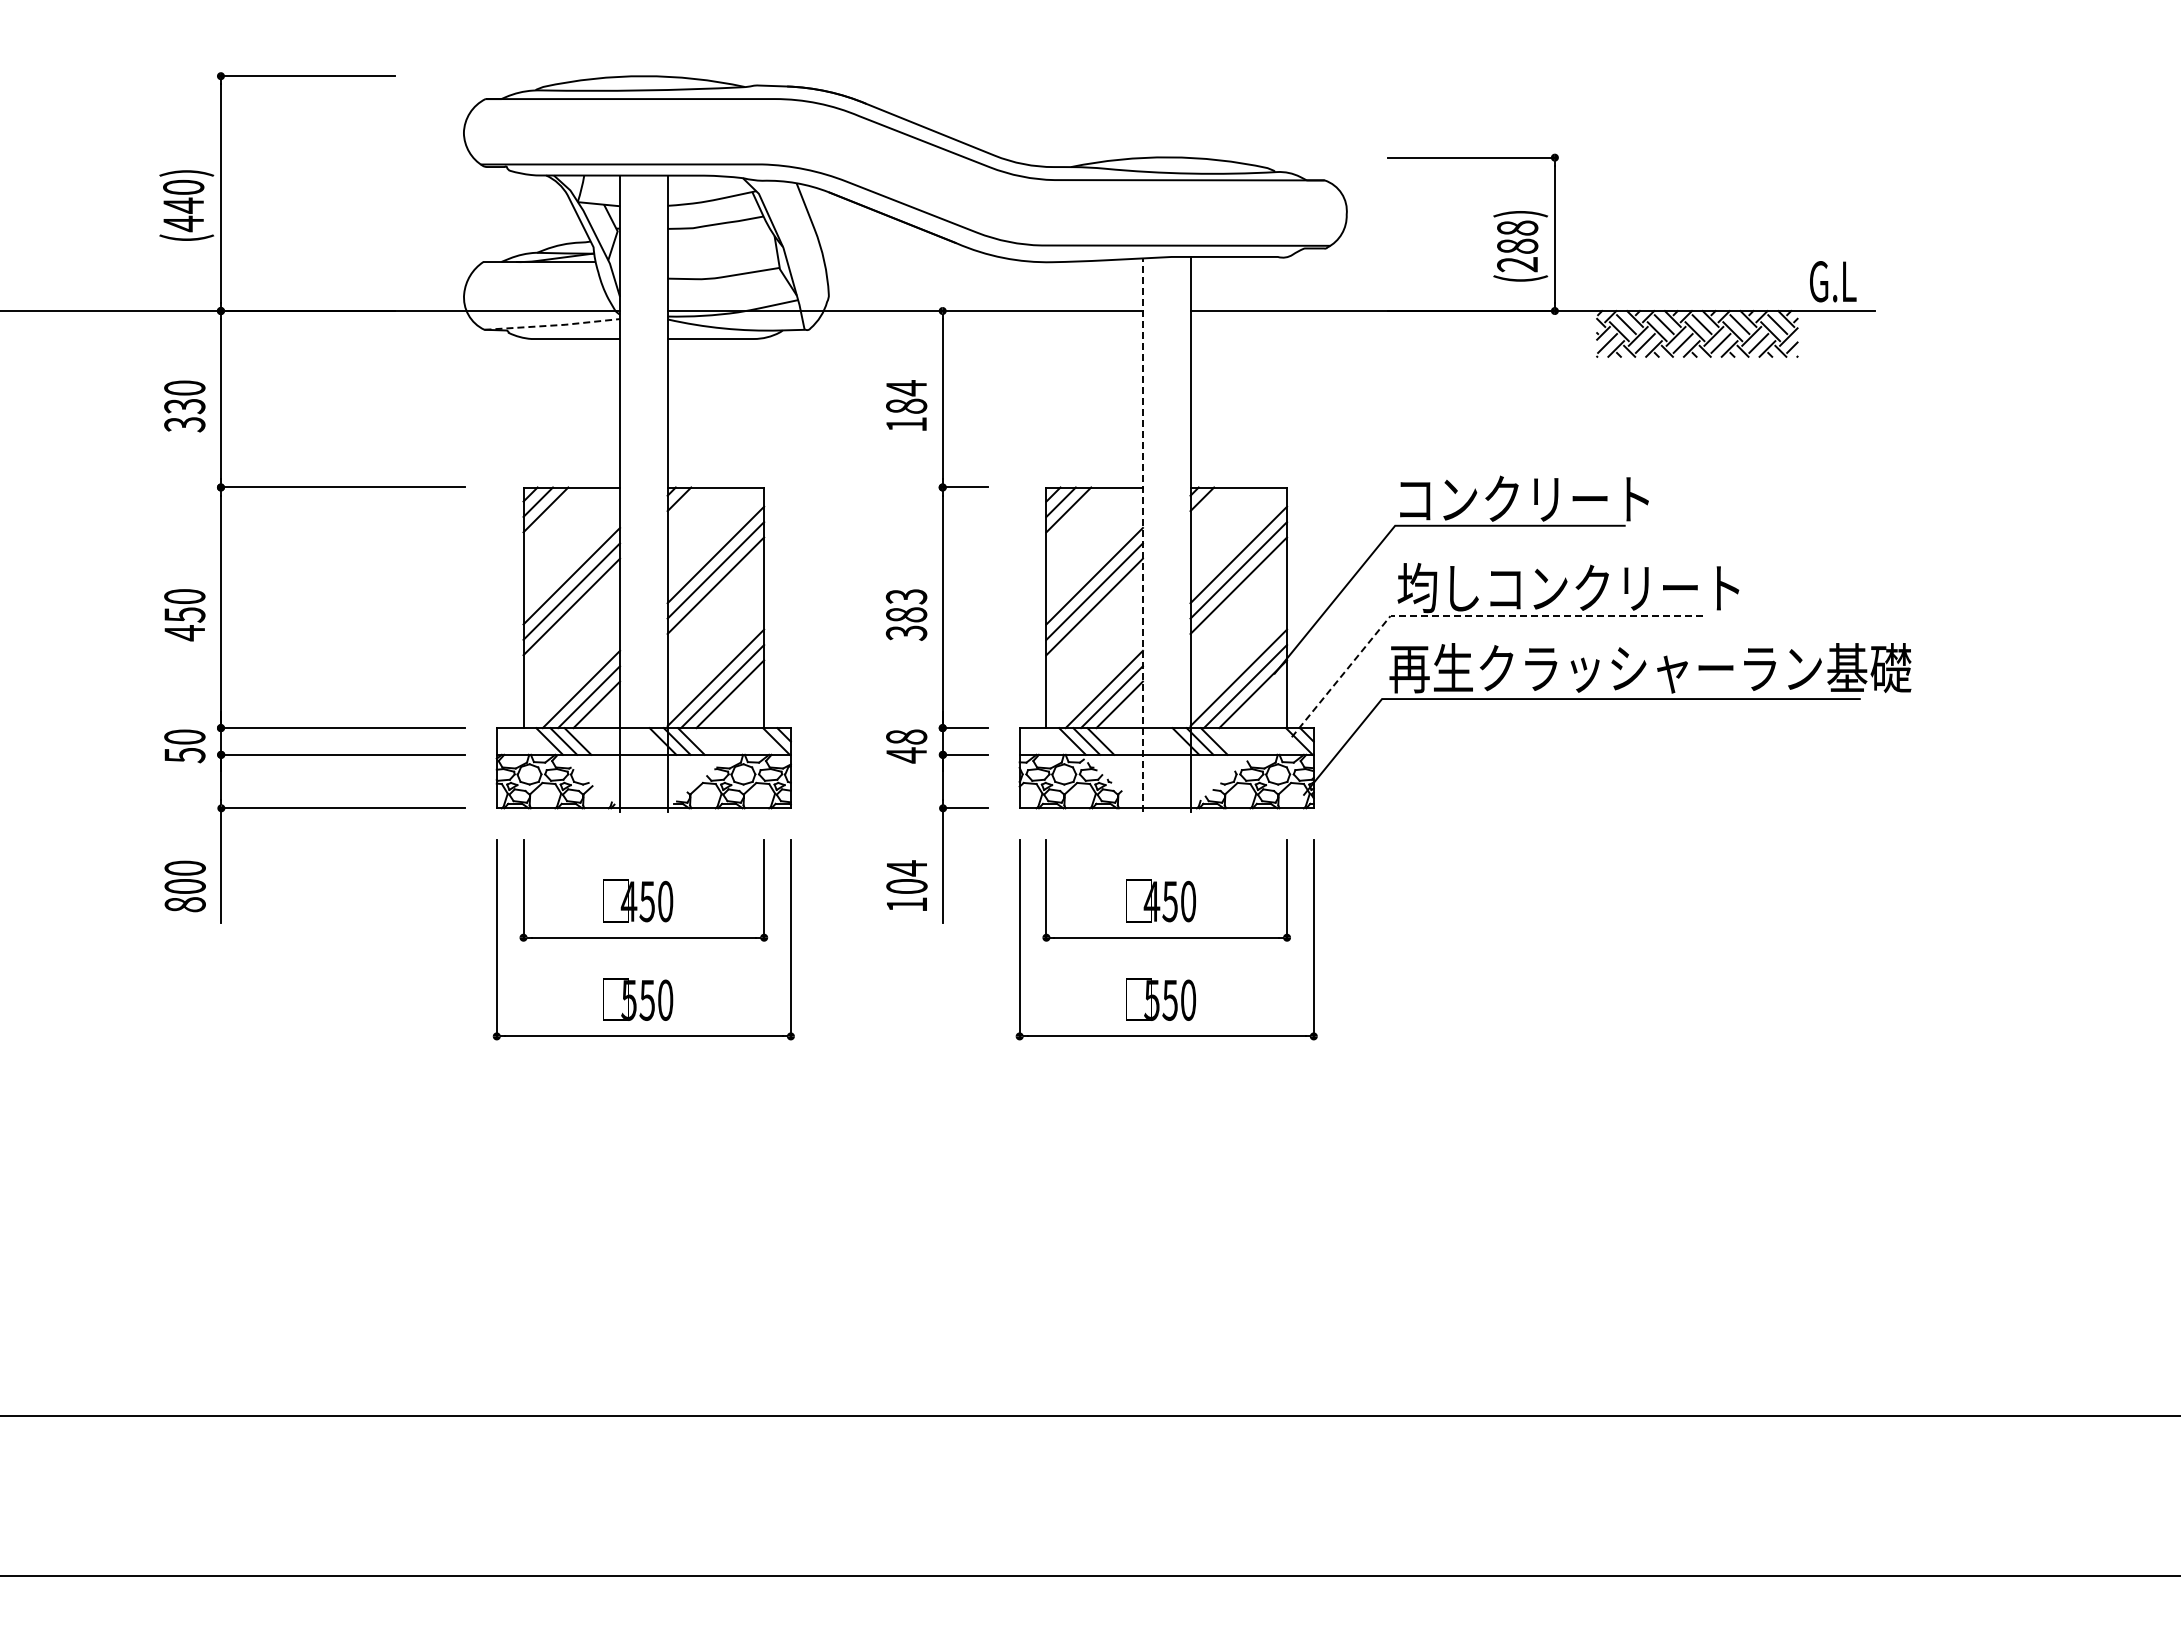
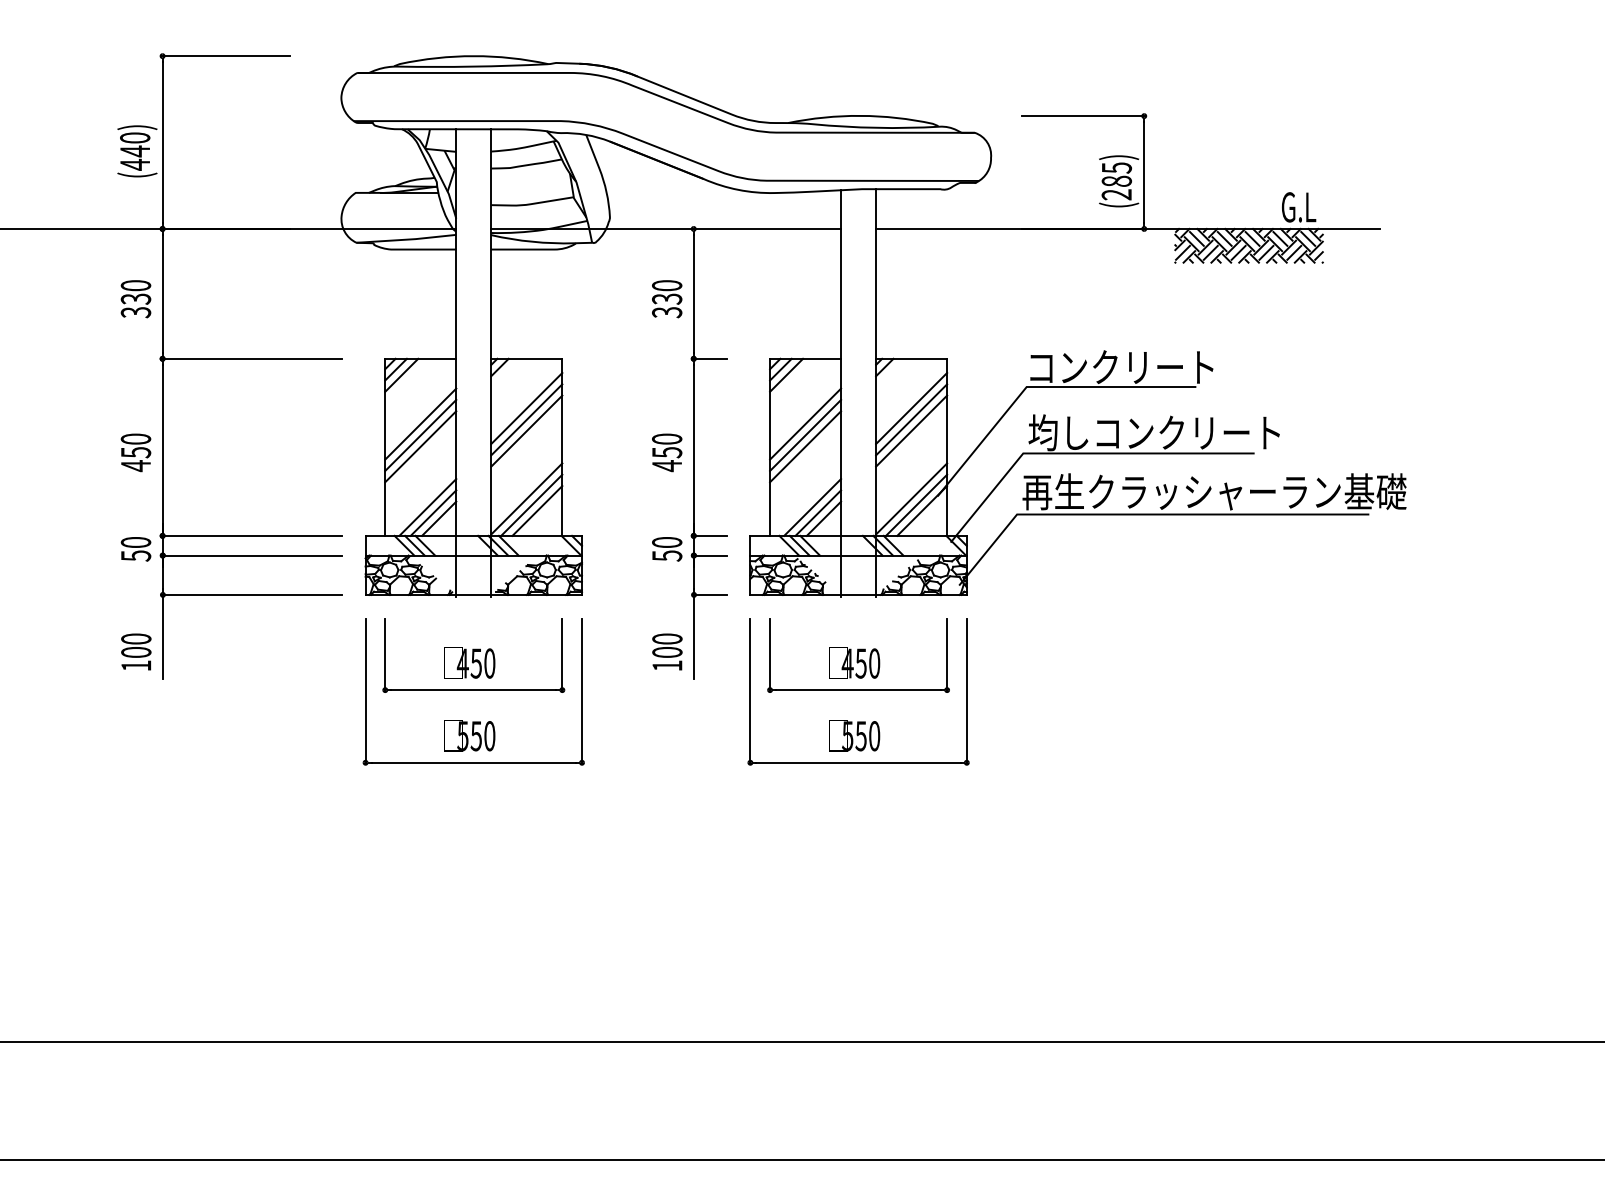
text: (1517, 228) -> (1116, 168), (288) -> (285)
text: (1833, 281) -> (1299, 207), moved
line: (553, 325) -> (407, 239), dashed -> solid
text: (906, 406) -> (667, 299), 184 -> 330
line: (1142, 534) -> (840, 393), dashed -> solid
text: (906, 615) -> (667, 453), 383 -> 450
line: (1469, 616) -> (1081, 453), dashed -> solid
text: (906, 746) -> (667, 549), 48 -> 50
text: (906, 868) -> (667, 639), 104 -> 100
text: (184, 904) -> (135, 665), 800 -> 100

